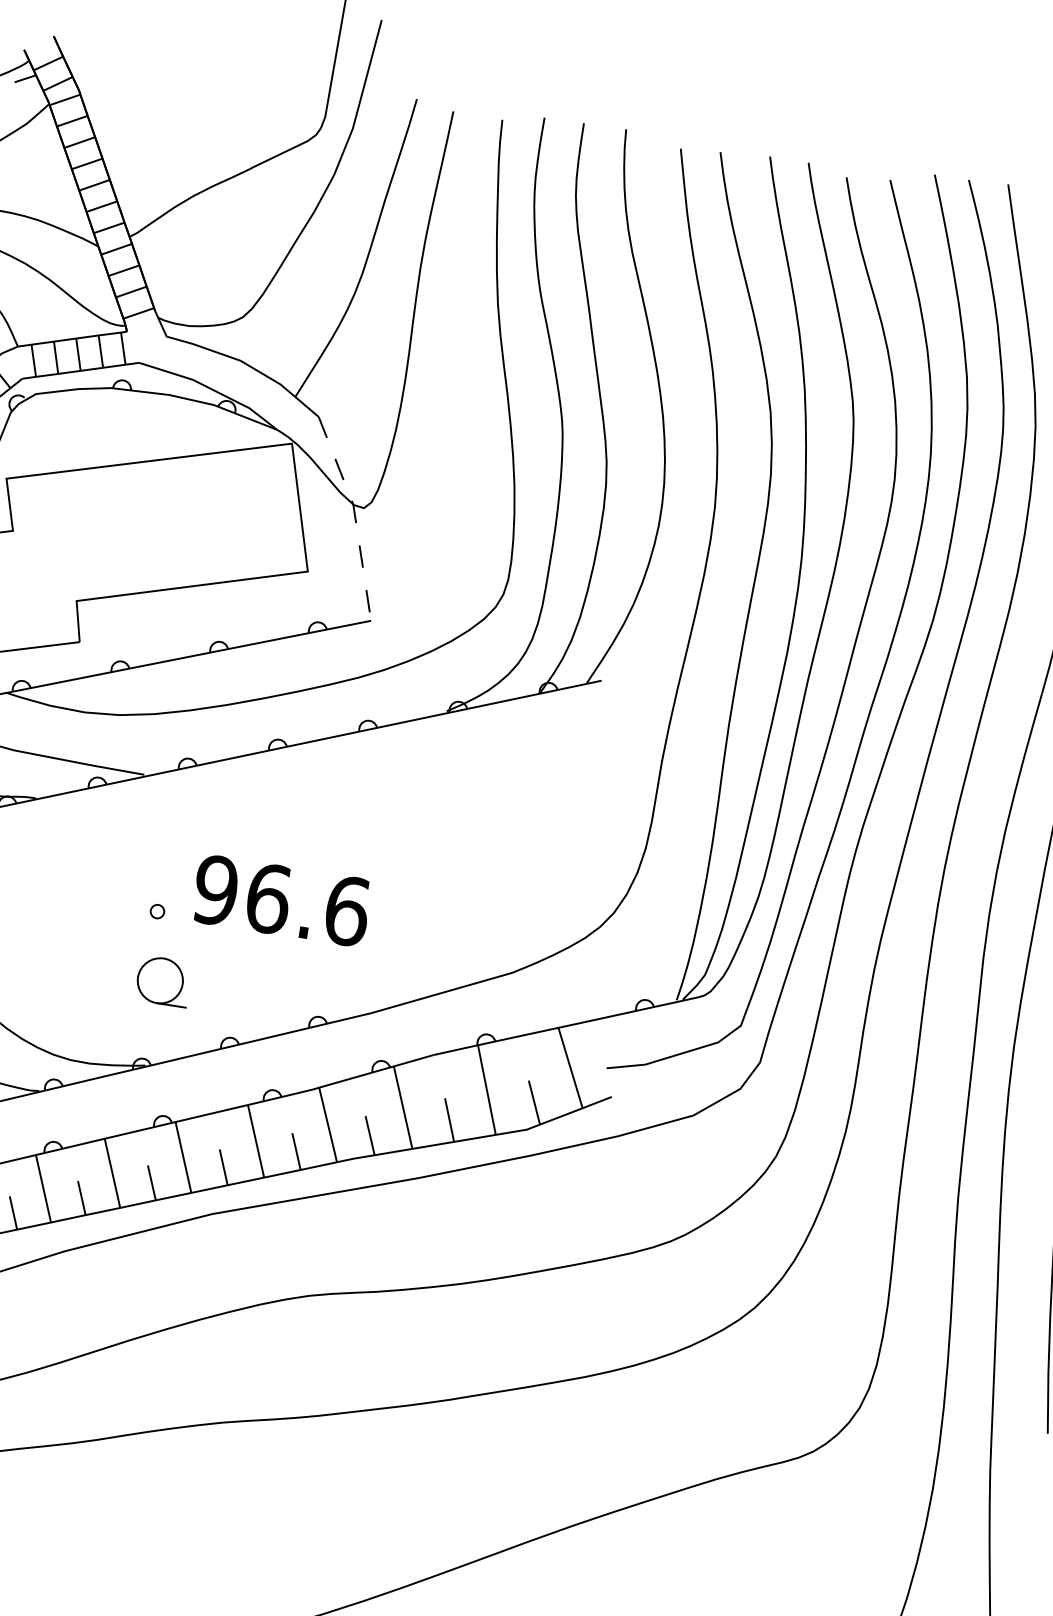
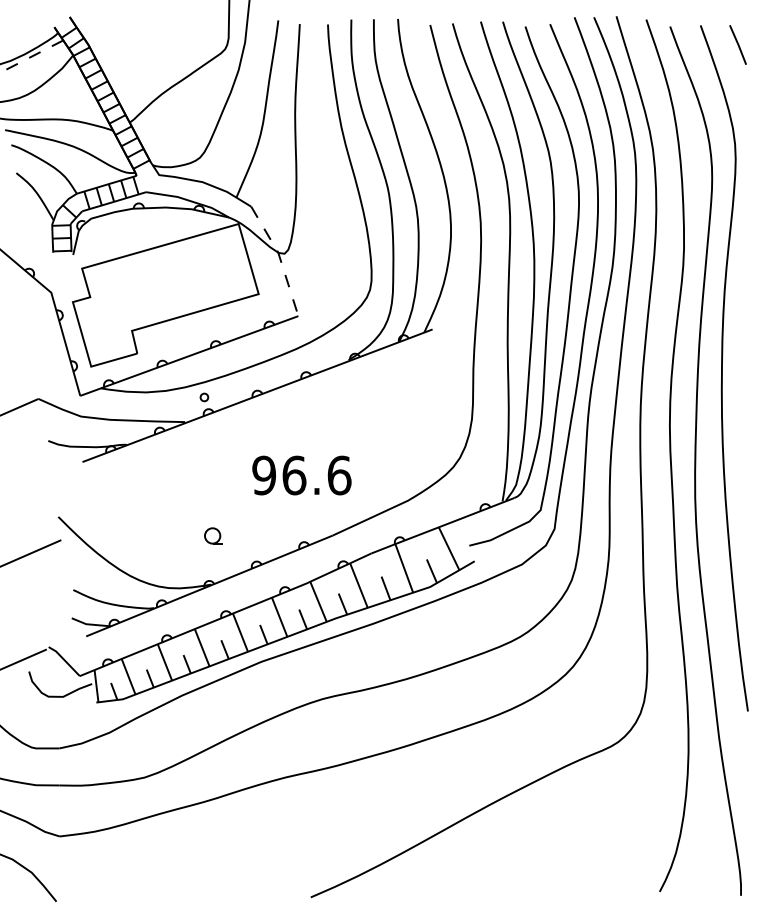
text: (280, 900) -> (301, 475), moved
part: (157, 911) -> (204, 397), moved
part: (162, 980) -> (213, 535), size x0.6

